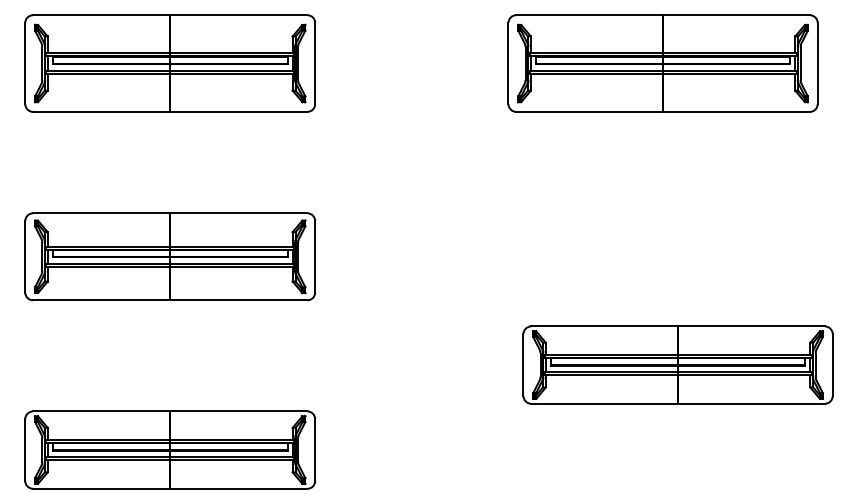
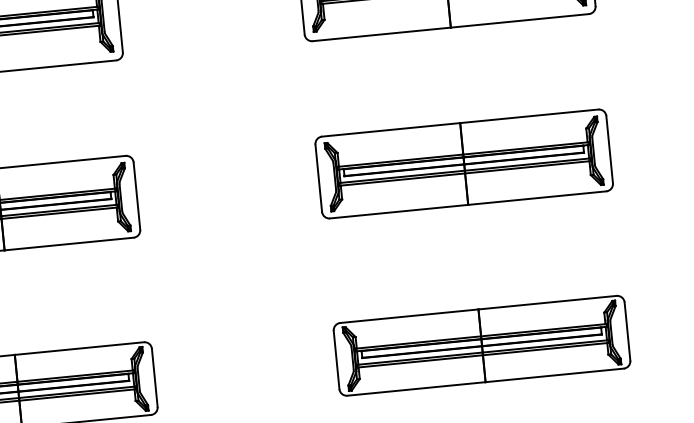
part: (662, 256) -> (463, 163), added
part: (677, 364) -> (481, 345), moved

